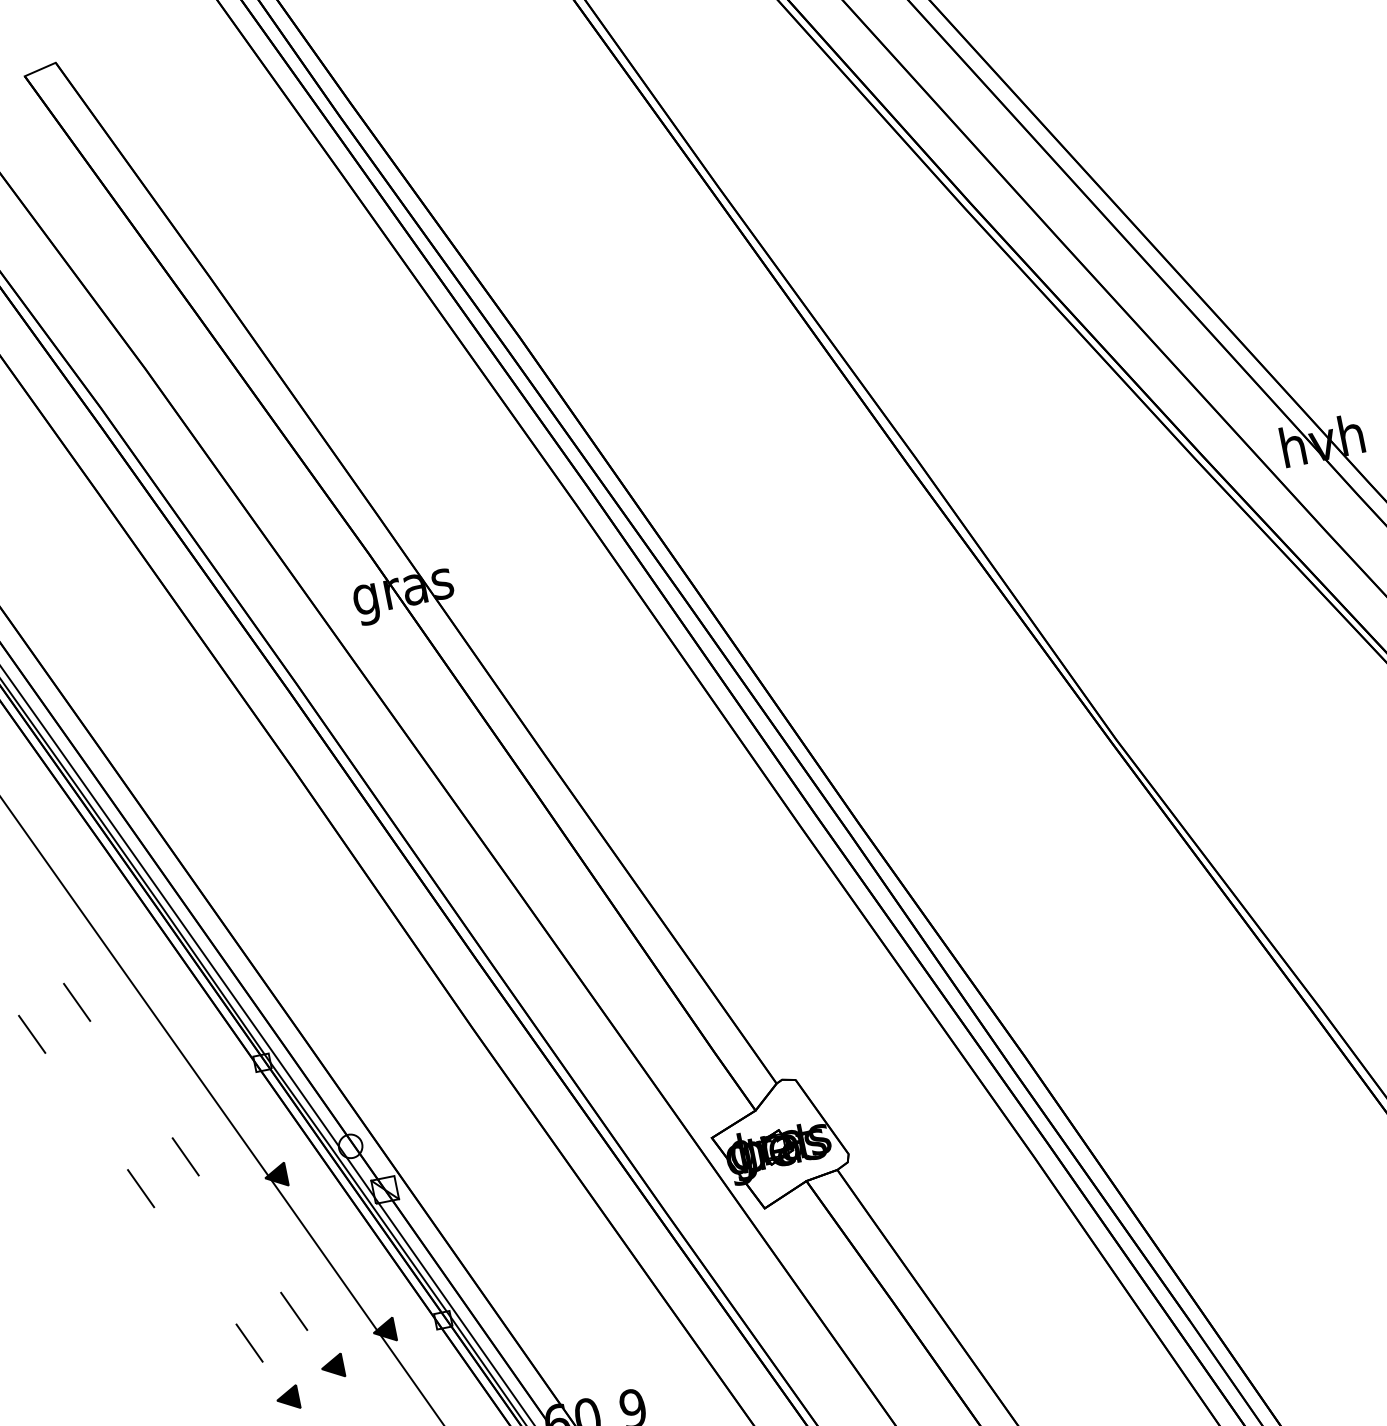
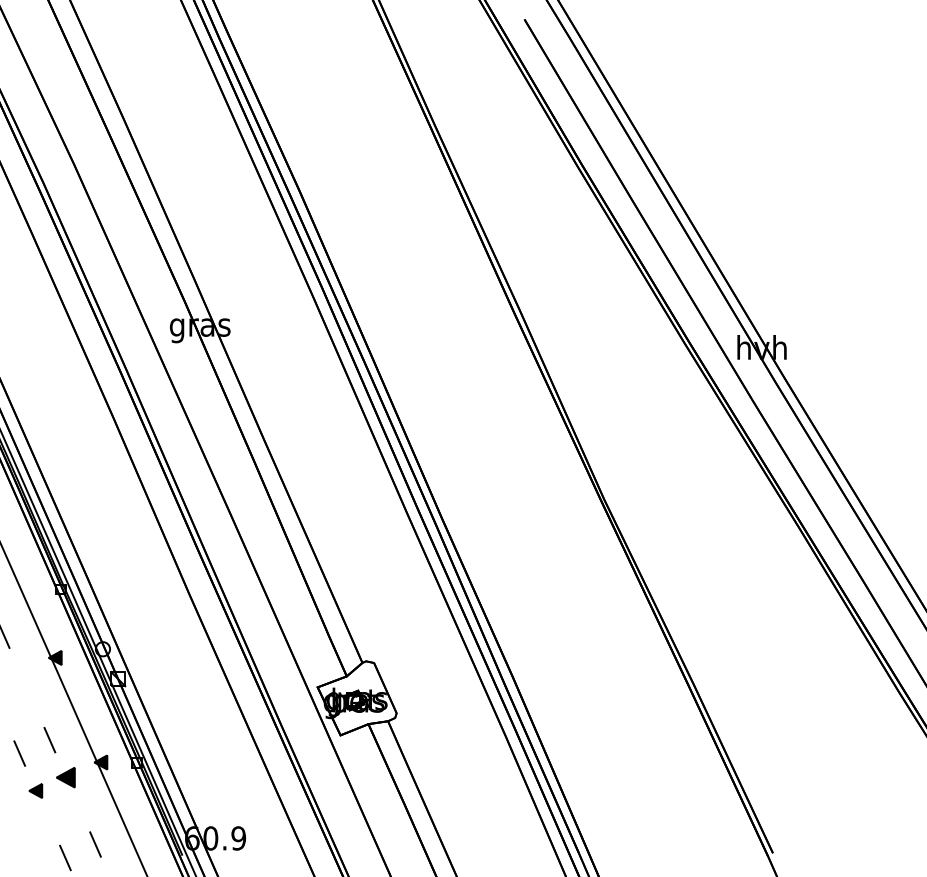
part: (333, 1366) -> (66, 777), size x1.4

